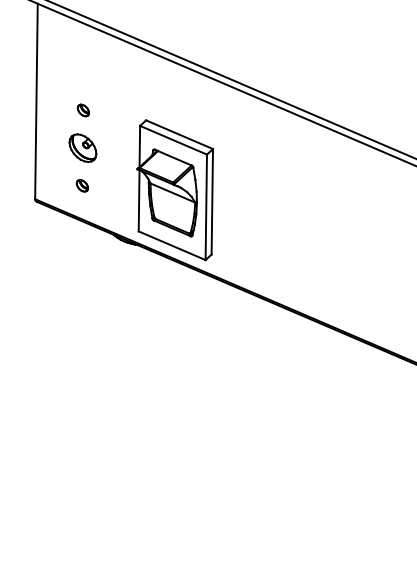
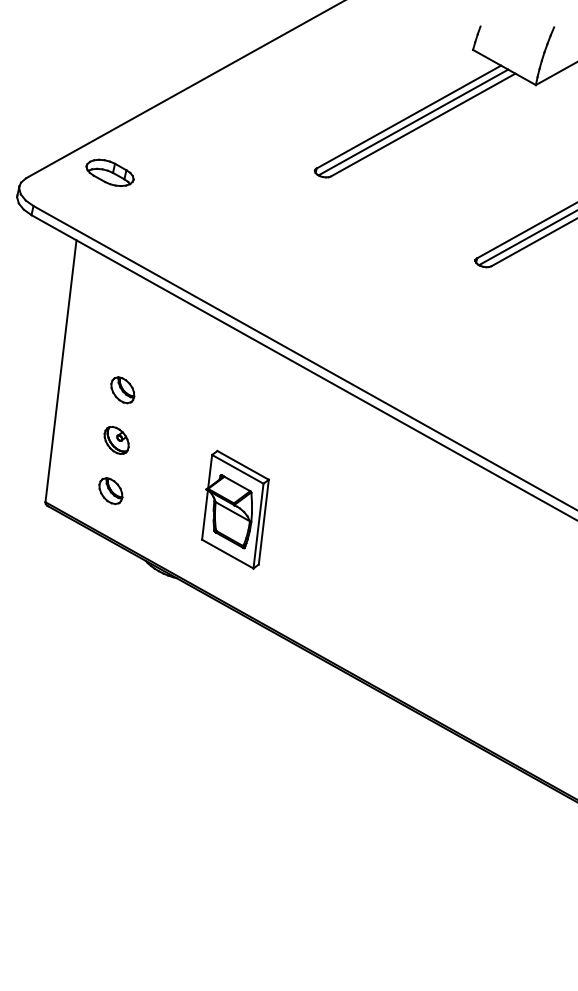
part: (83, 110) -> (122, 389), size x1.6
part: (82, 148) -> (116, 440), size x0.7
part: (82, 185) -> (110, 490), size x1.6
part: (175, 189) -> (235, 509), size x0.6

